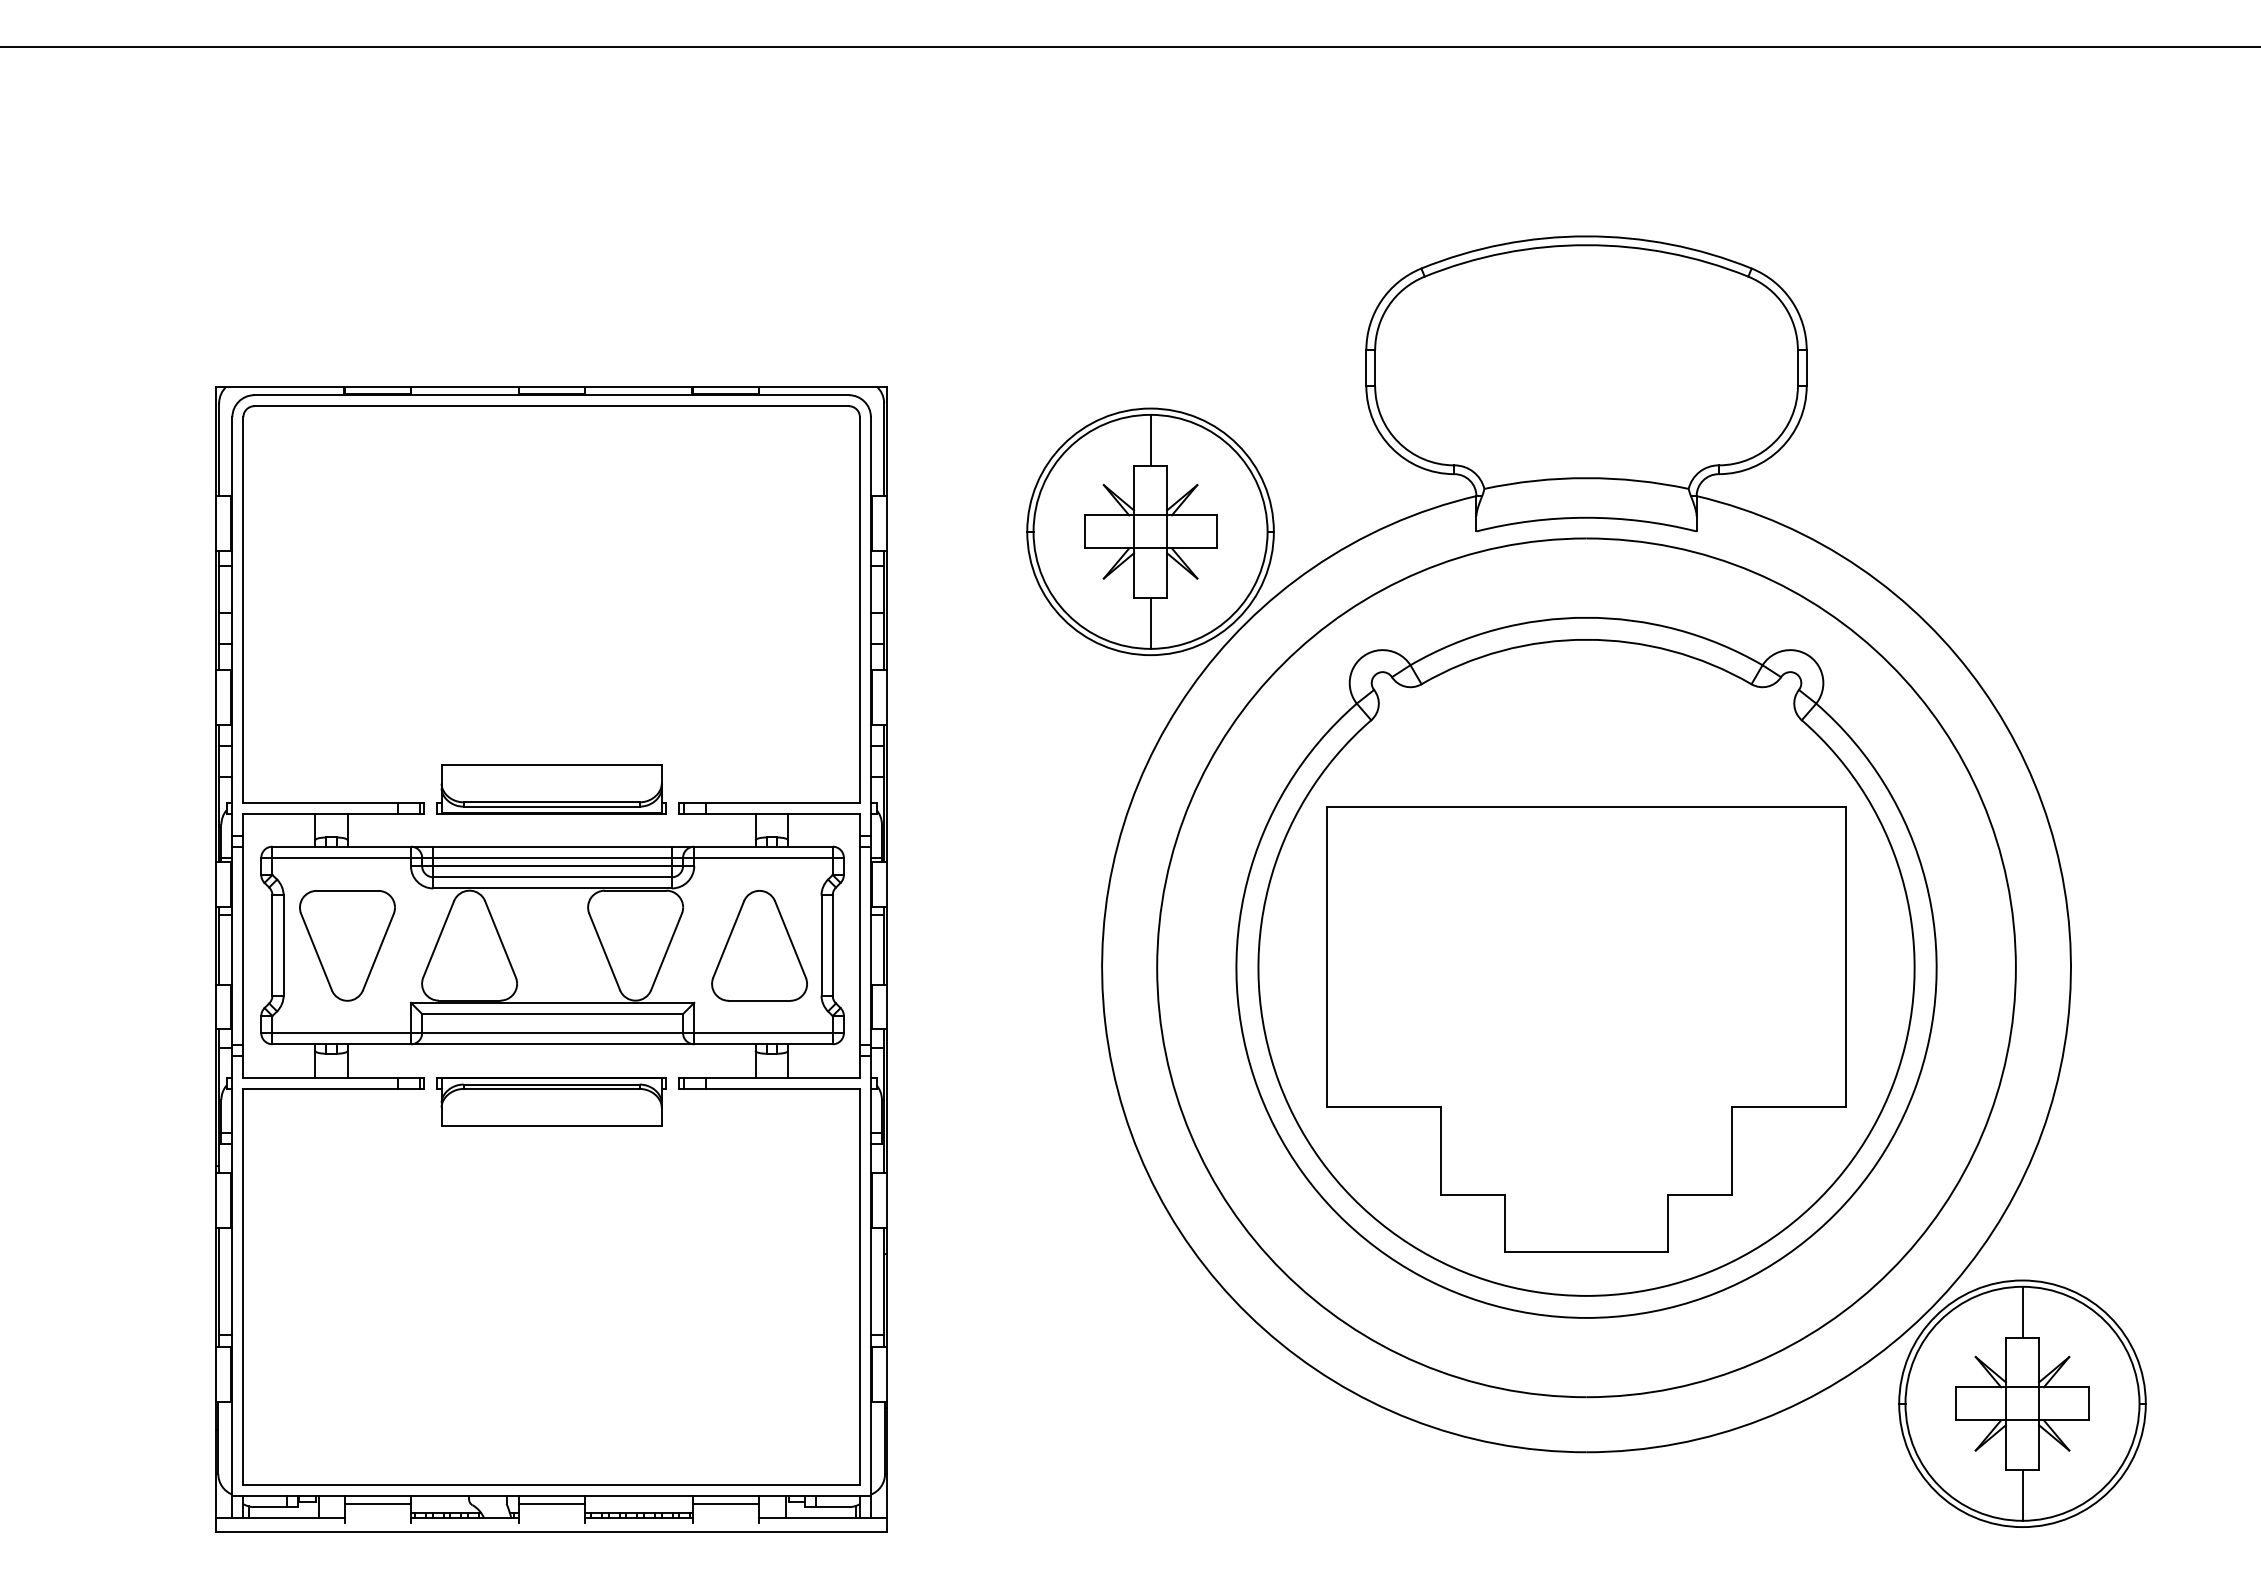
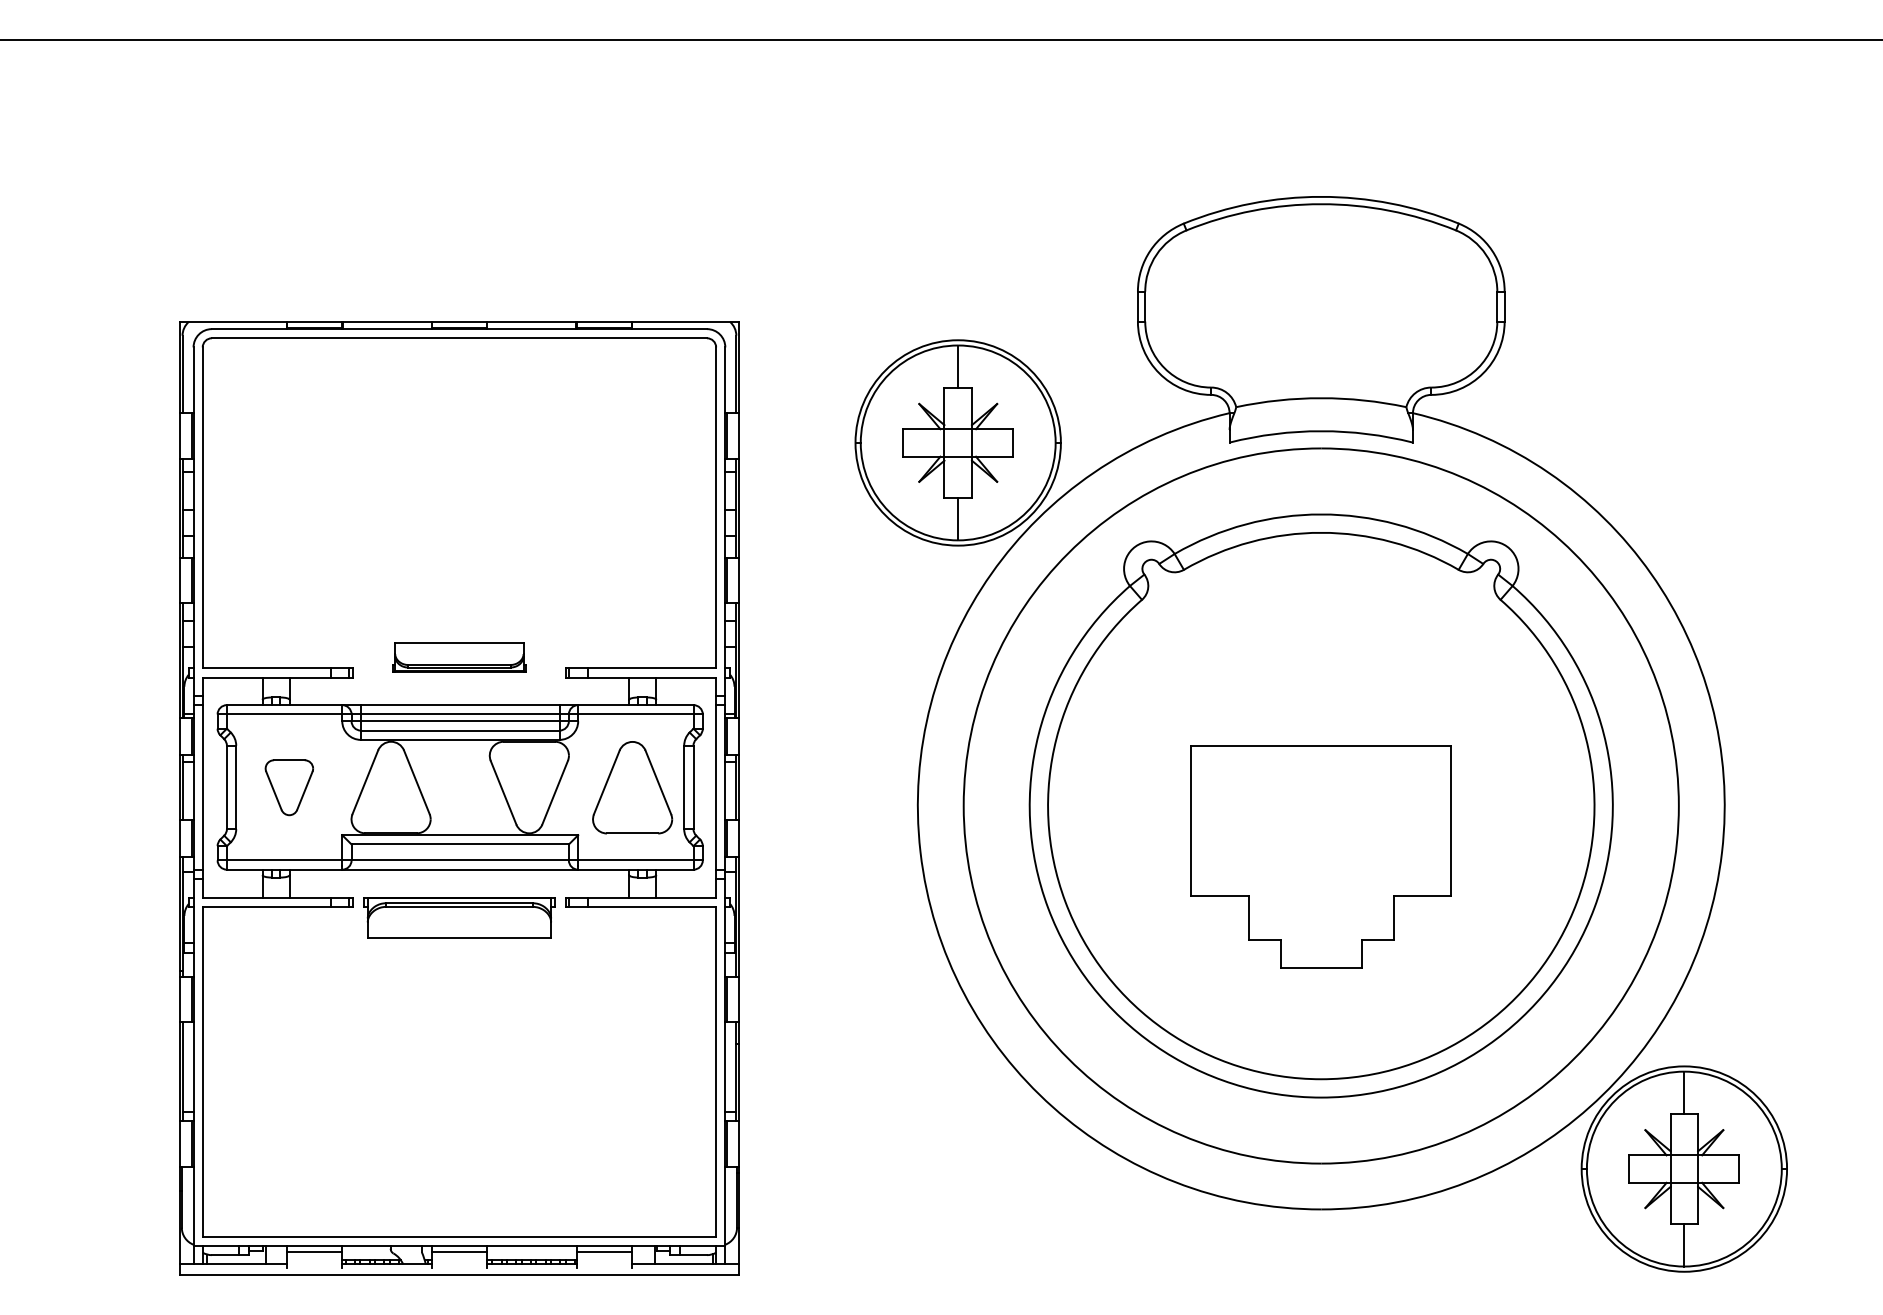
part: (551, 789) -> (459, 657), size x0.7
part: (347, 945) -> (289, 787), size x0.6
part: (1586, 1029) -> (1321, 857), size x0.6

